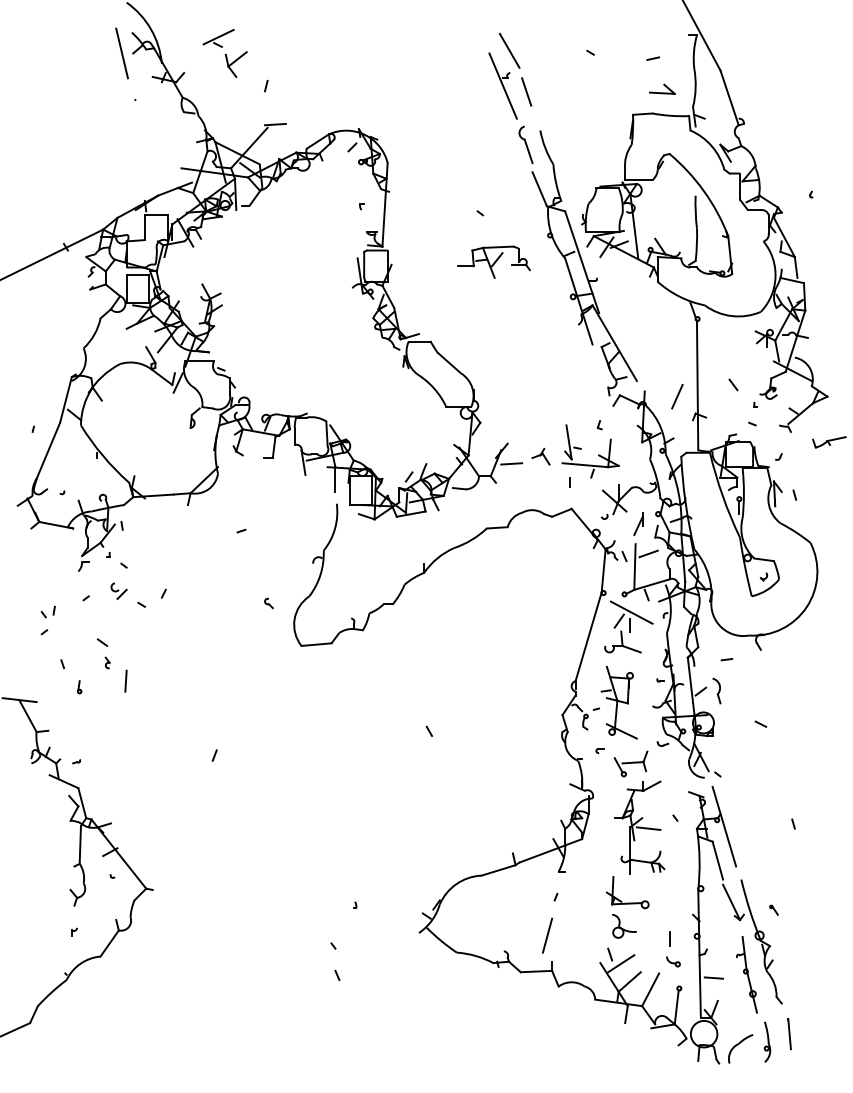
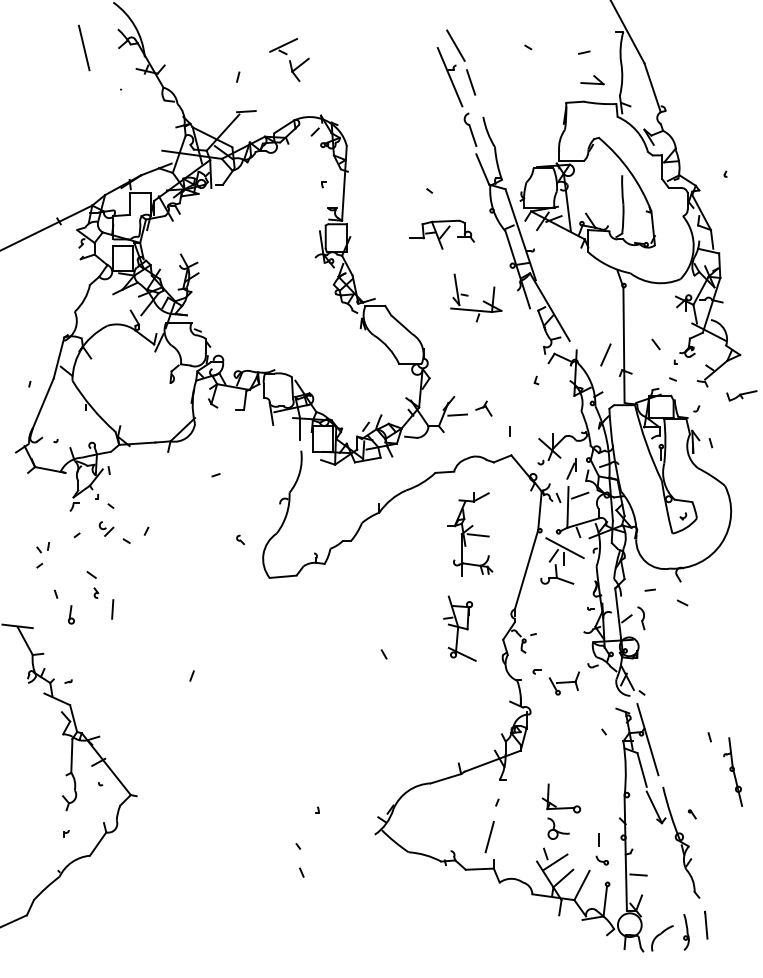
line: (122, 52) -> (84, 47), moved
part: (225, 54) -> (289, 60), moved
part: (597, 455) -> (482, 301), moved
part: (78, 686) -> (70, 614), size x1.6
part: (618, 702) -> (459, 628), moved
line: (760, 723) -> (682, 602), moved
part: (640, 827) -> (470, 534), moved
part: (747, 974) -> (733, 771), moved

